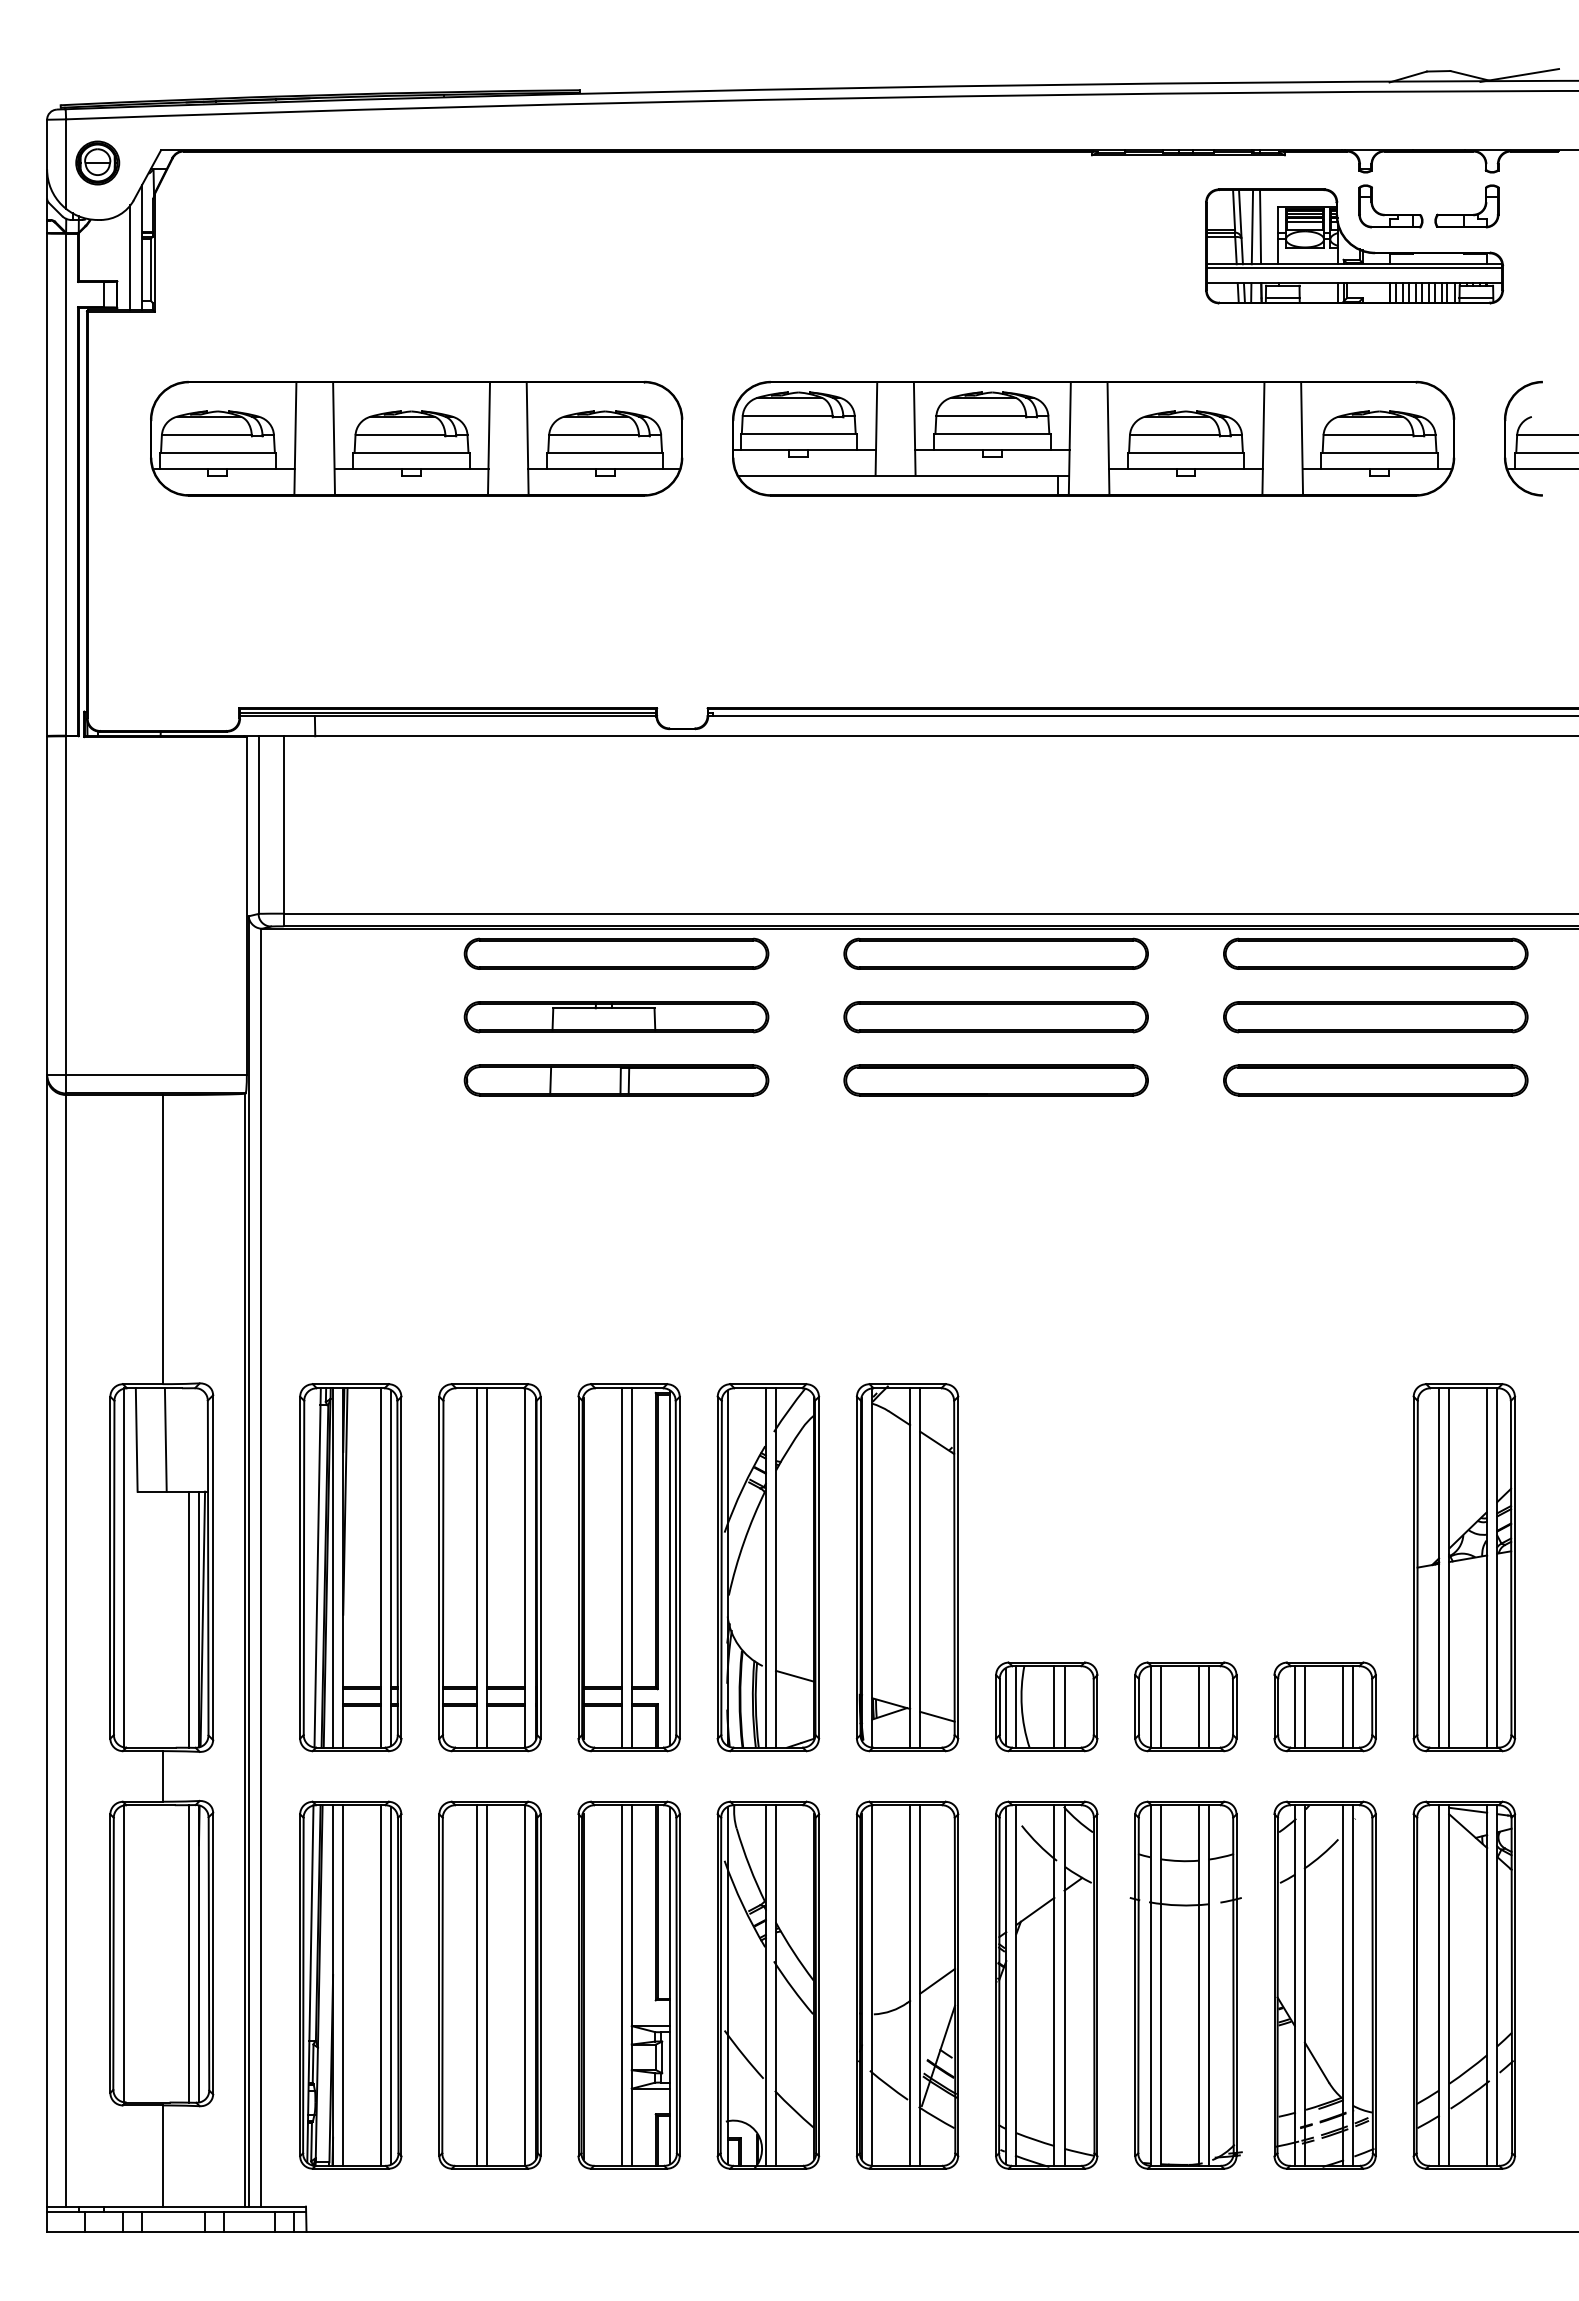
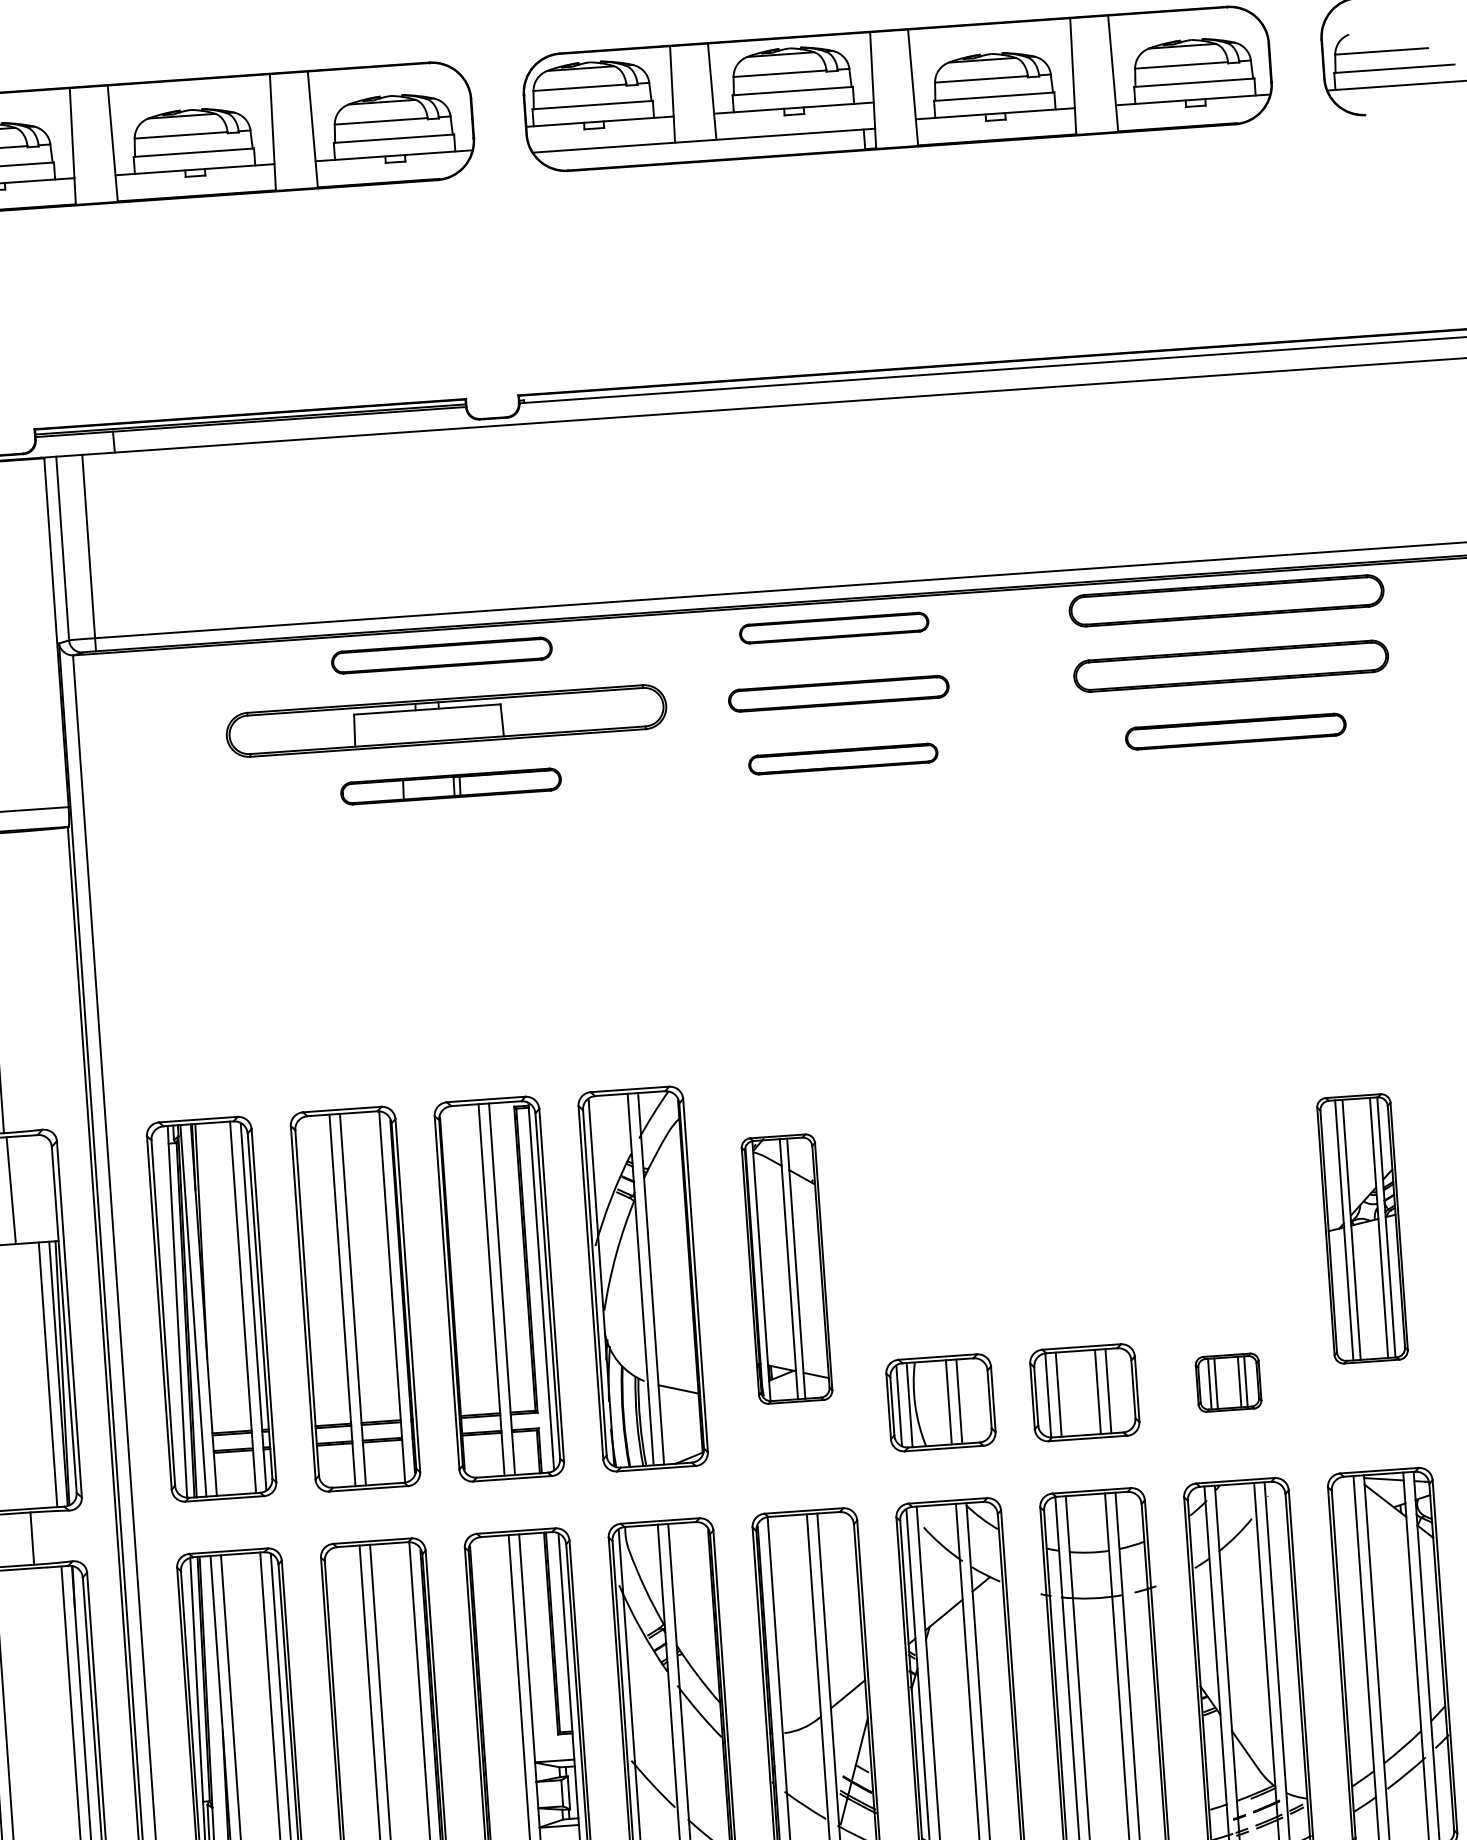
part: (616, 953) -> (441, 655), size x0.7
part: (995, 953) -> (833, 627), size x0.6
part: (616, 1017) -> (446, 721), size x1.4
part: (995, 1017) -> (838, 694), size x0.7
part: (616, 1080) -> (451, 786), size x0.7
part: (995, 1080) -> (842, 759), size x0.6
part: (1375, 1080) -> (1235, 731), size x0.7
part: (907, 1567) -> (786, 1268), size x0.7
part: (1464, 1567) -> (1362, 1228), size x0.7
part: (1324, 1706) -> (1227, 1382), size x0.6

